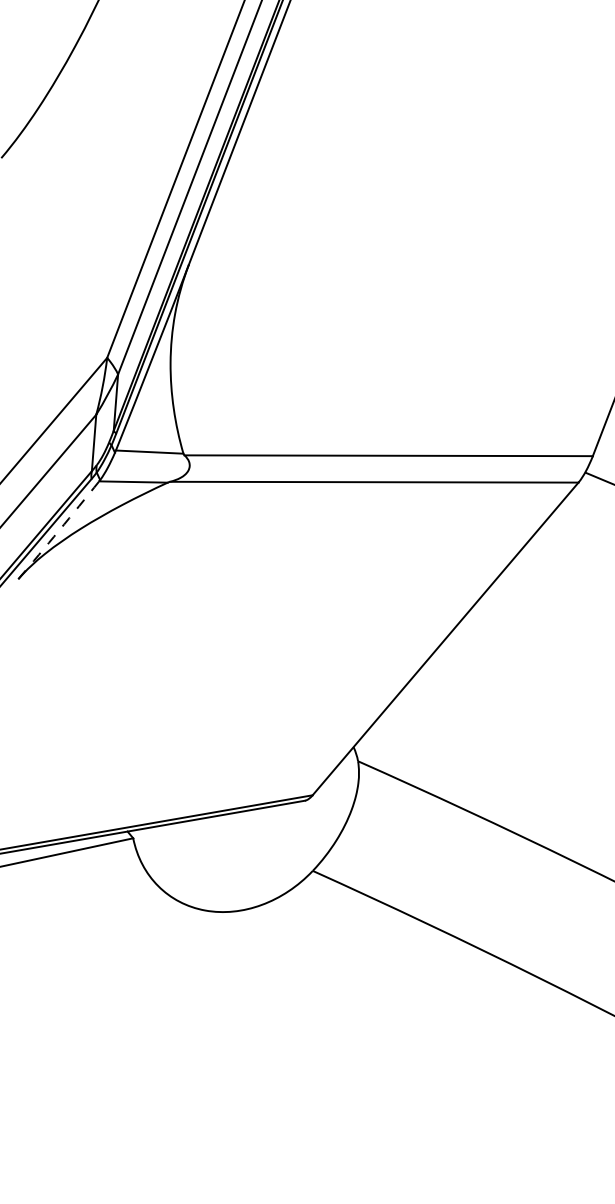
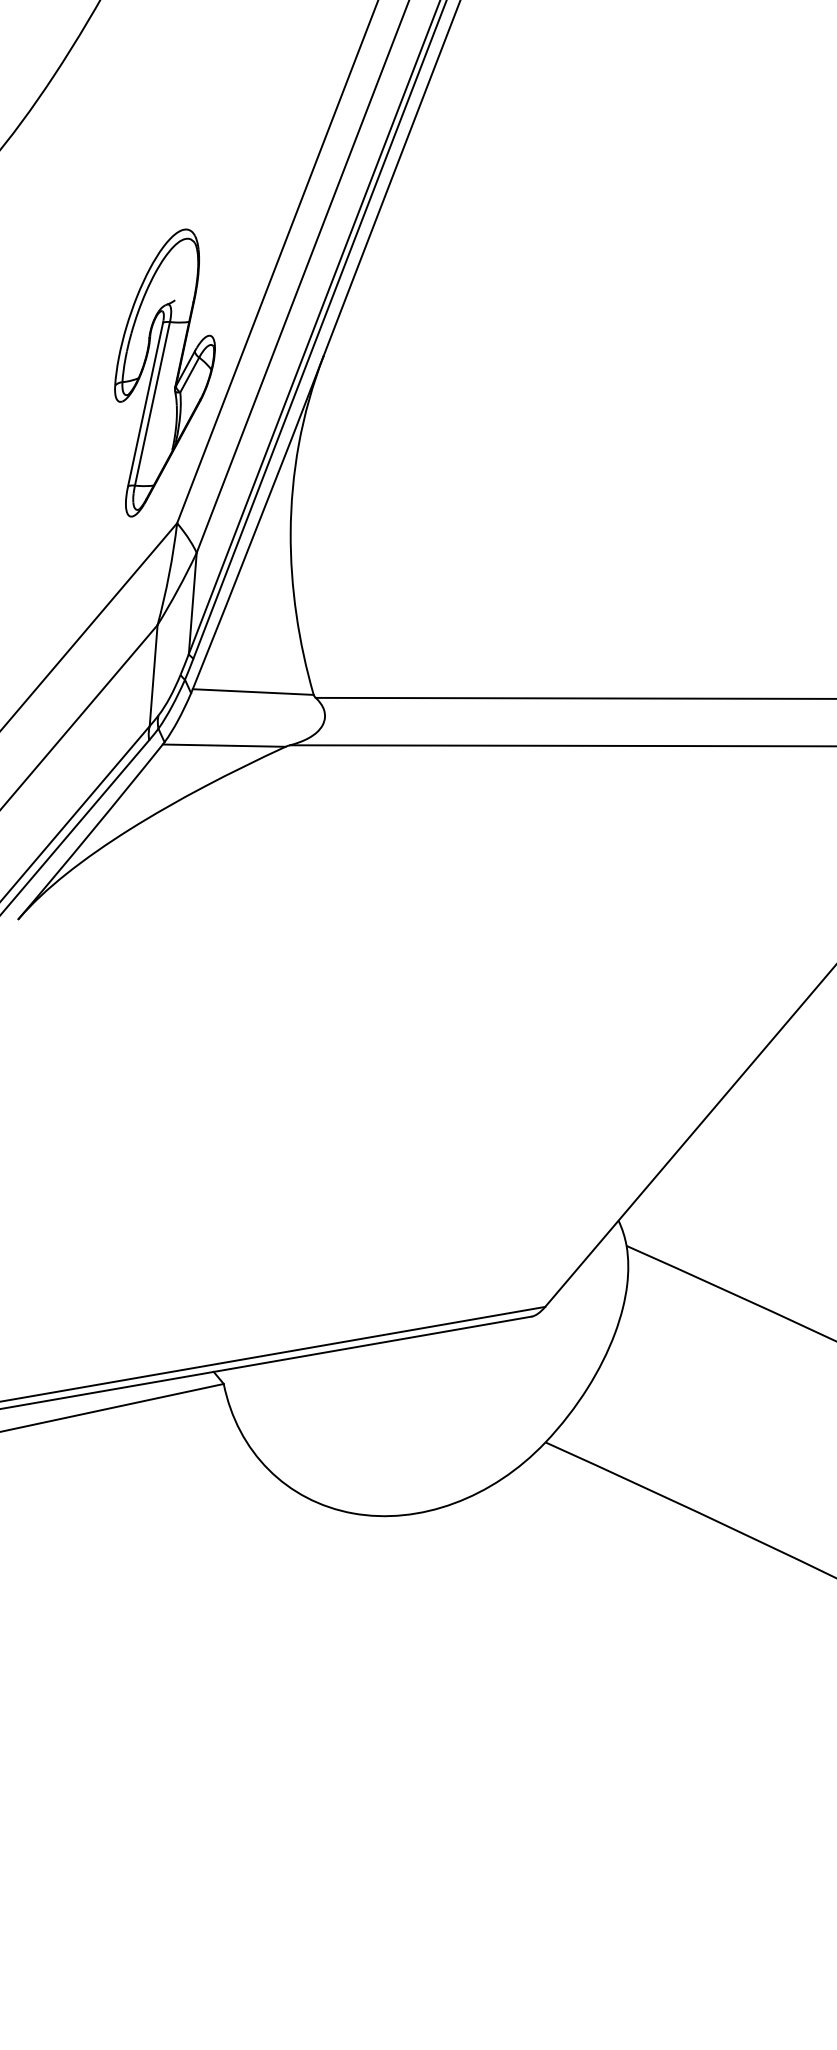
part: (100, 274) -> (165, 373), added
arc: (59, 530) -> (91, 832), dashed -> solid

